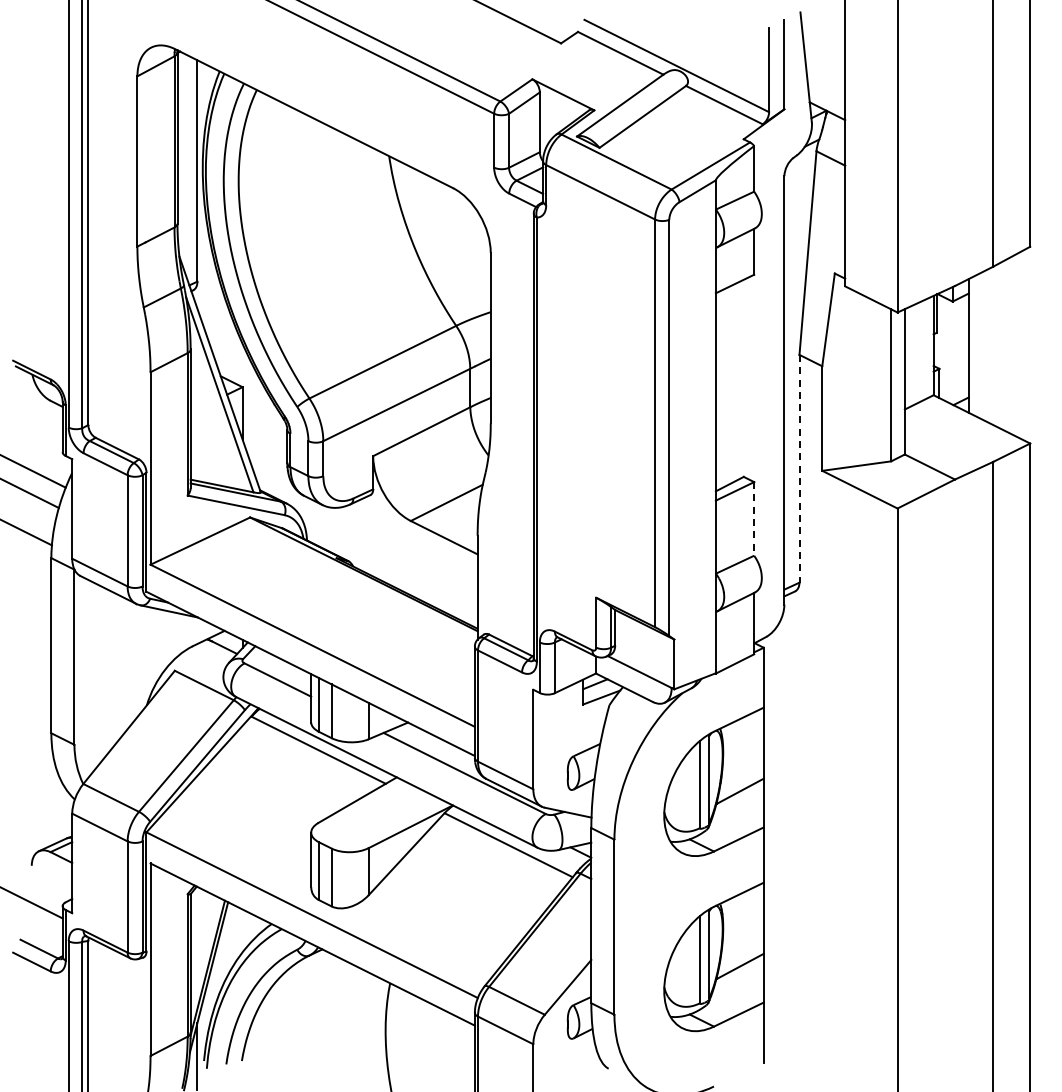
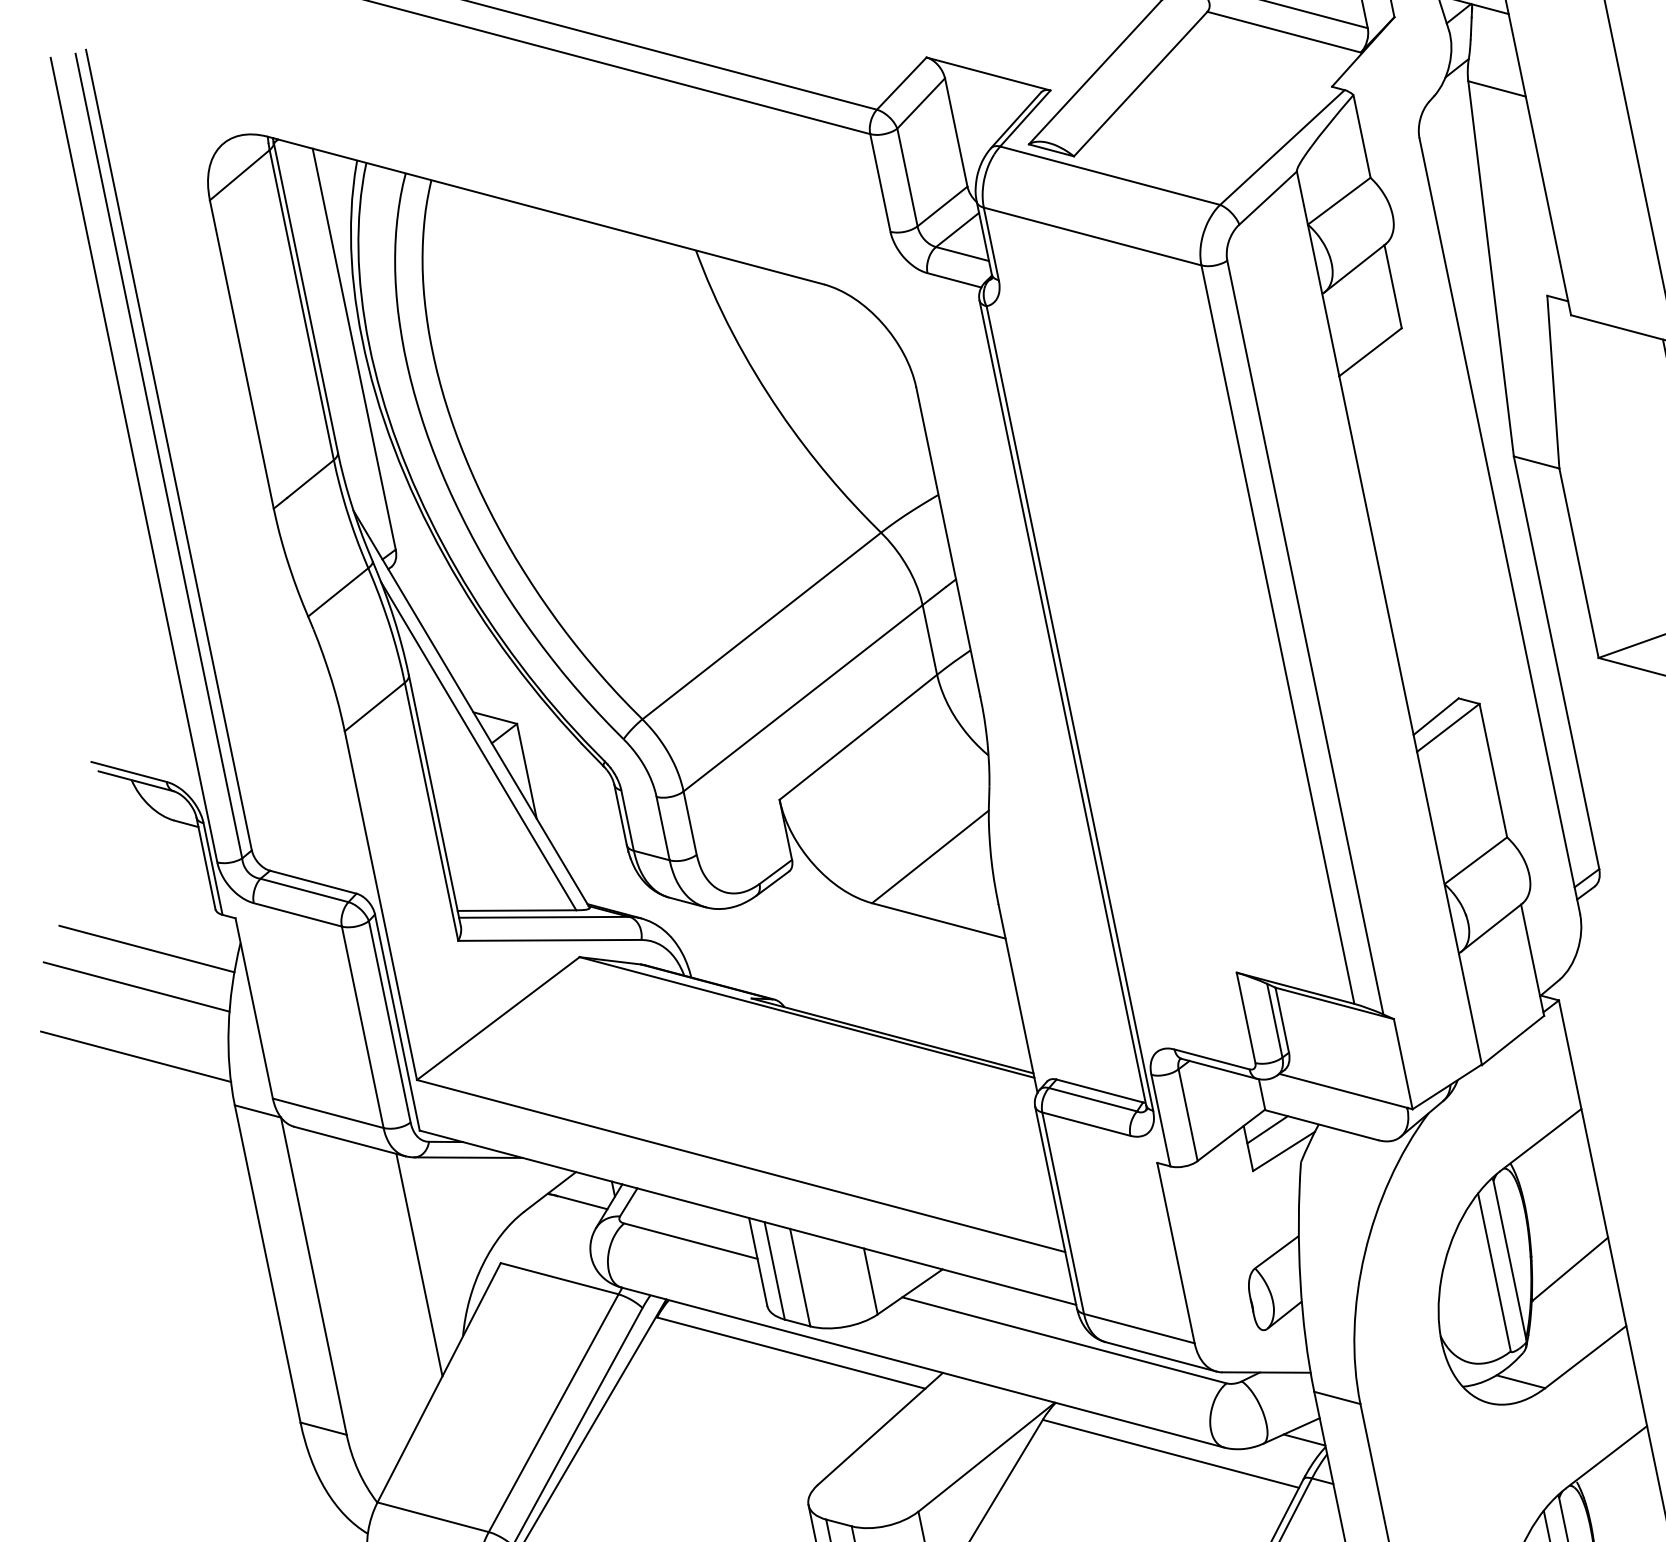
line: (799, 468) -> (1556, 662), dashed -> solid
line: (754, 518) -> (1493, 769), dashed -> solid
line: (131, 662) -> (419, 1264), added

